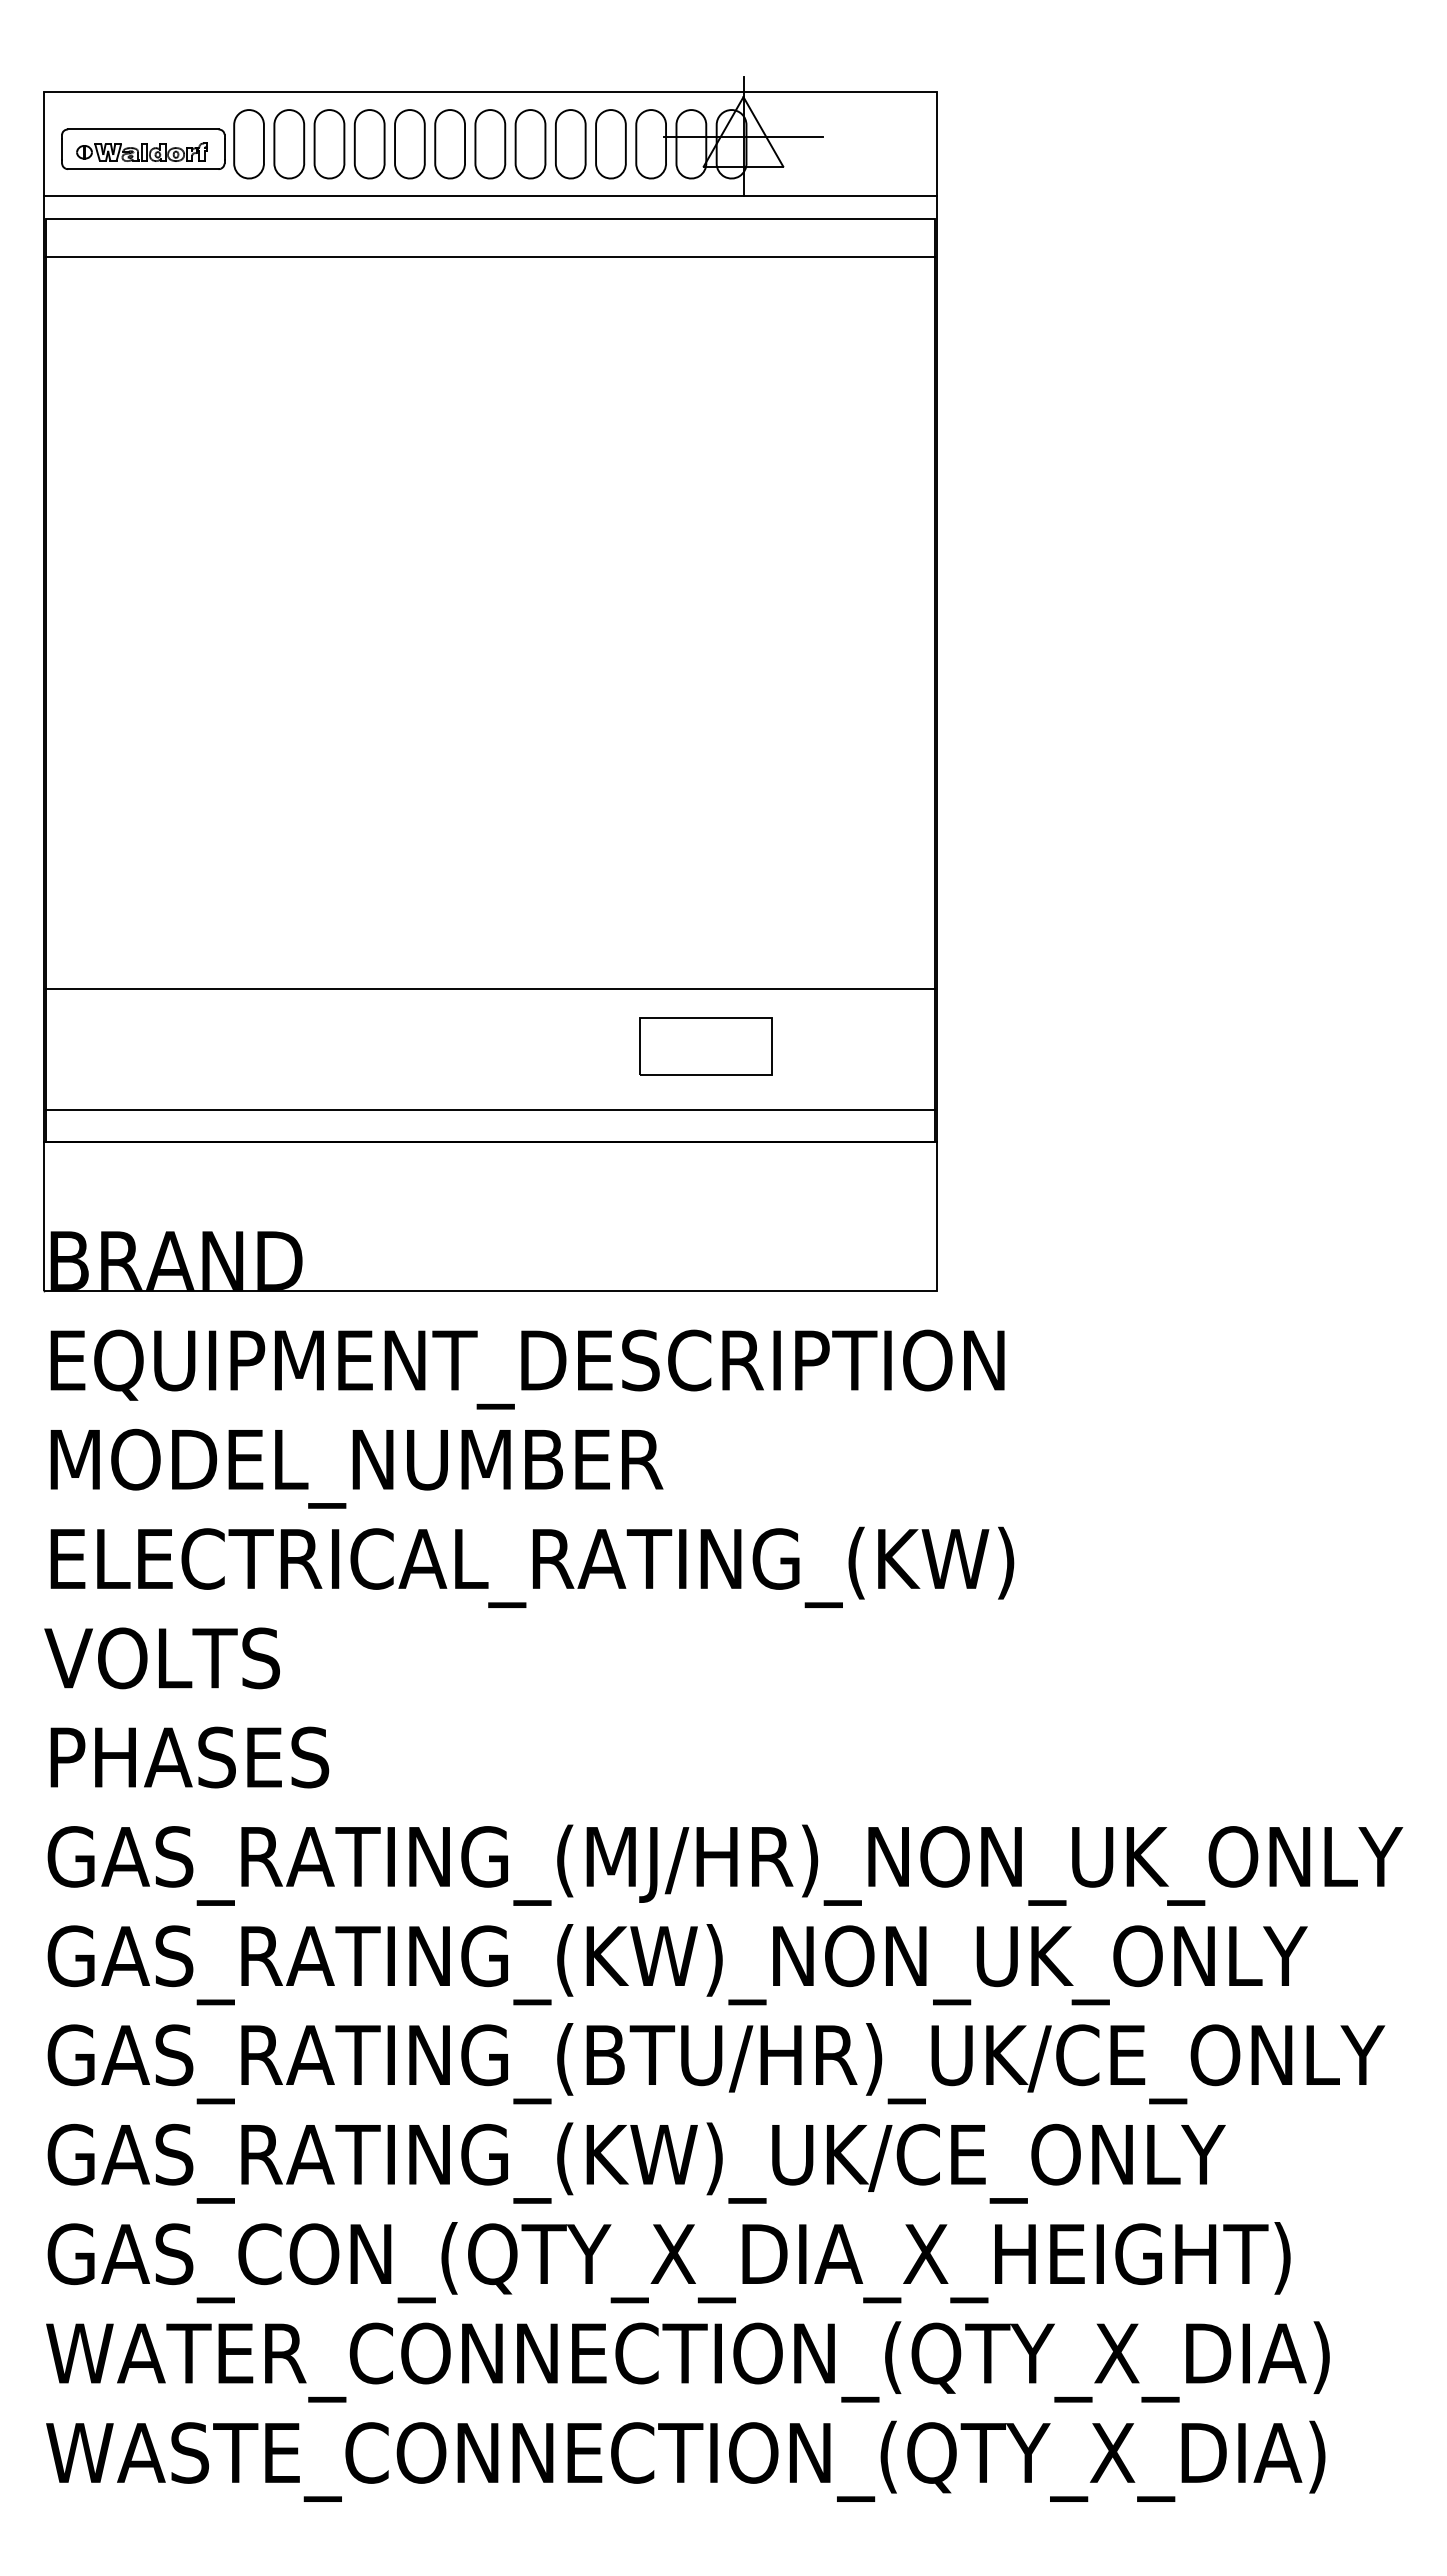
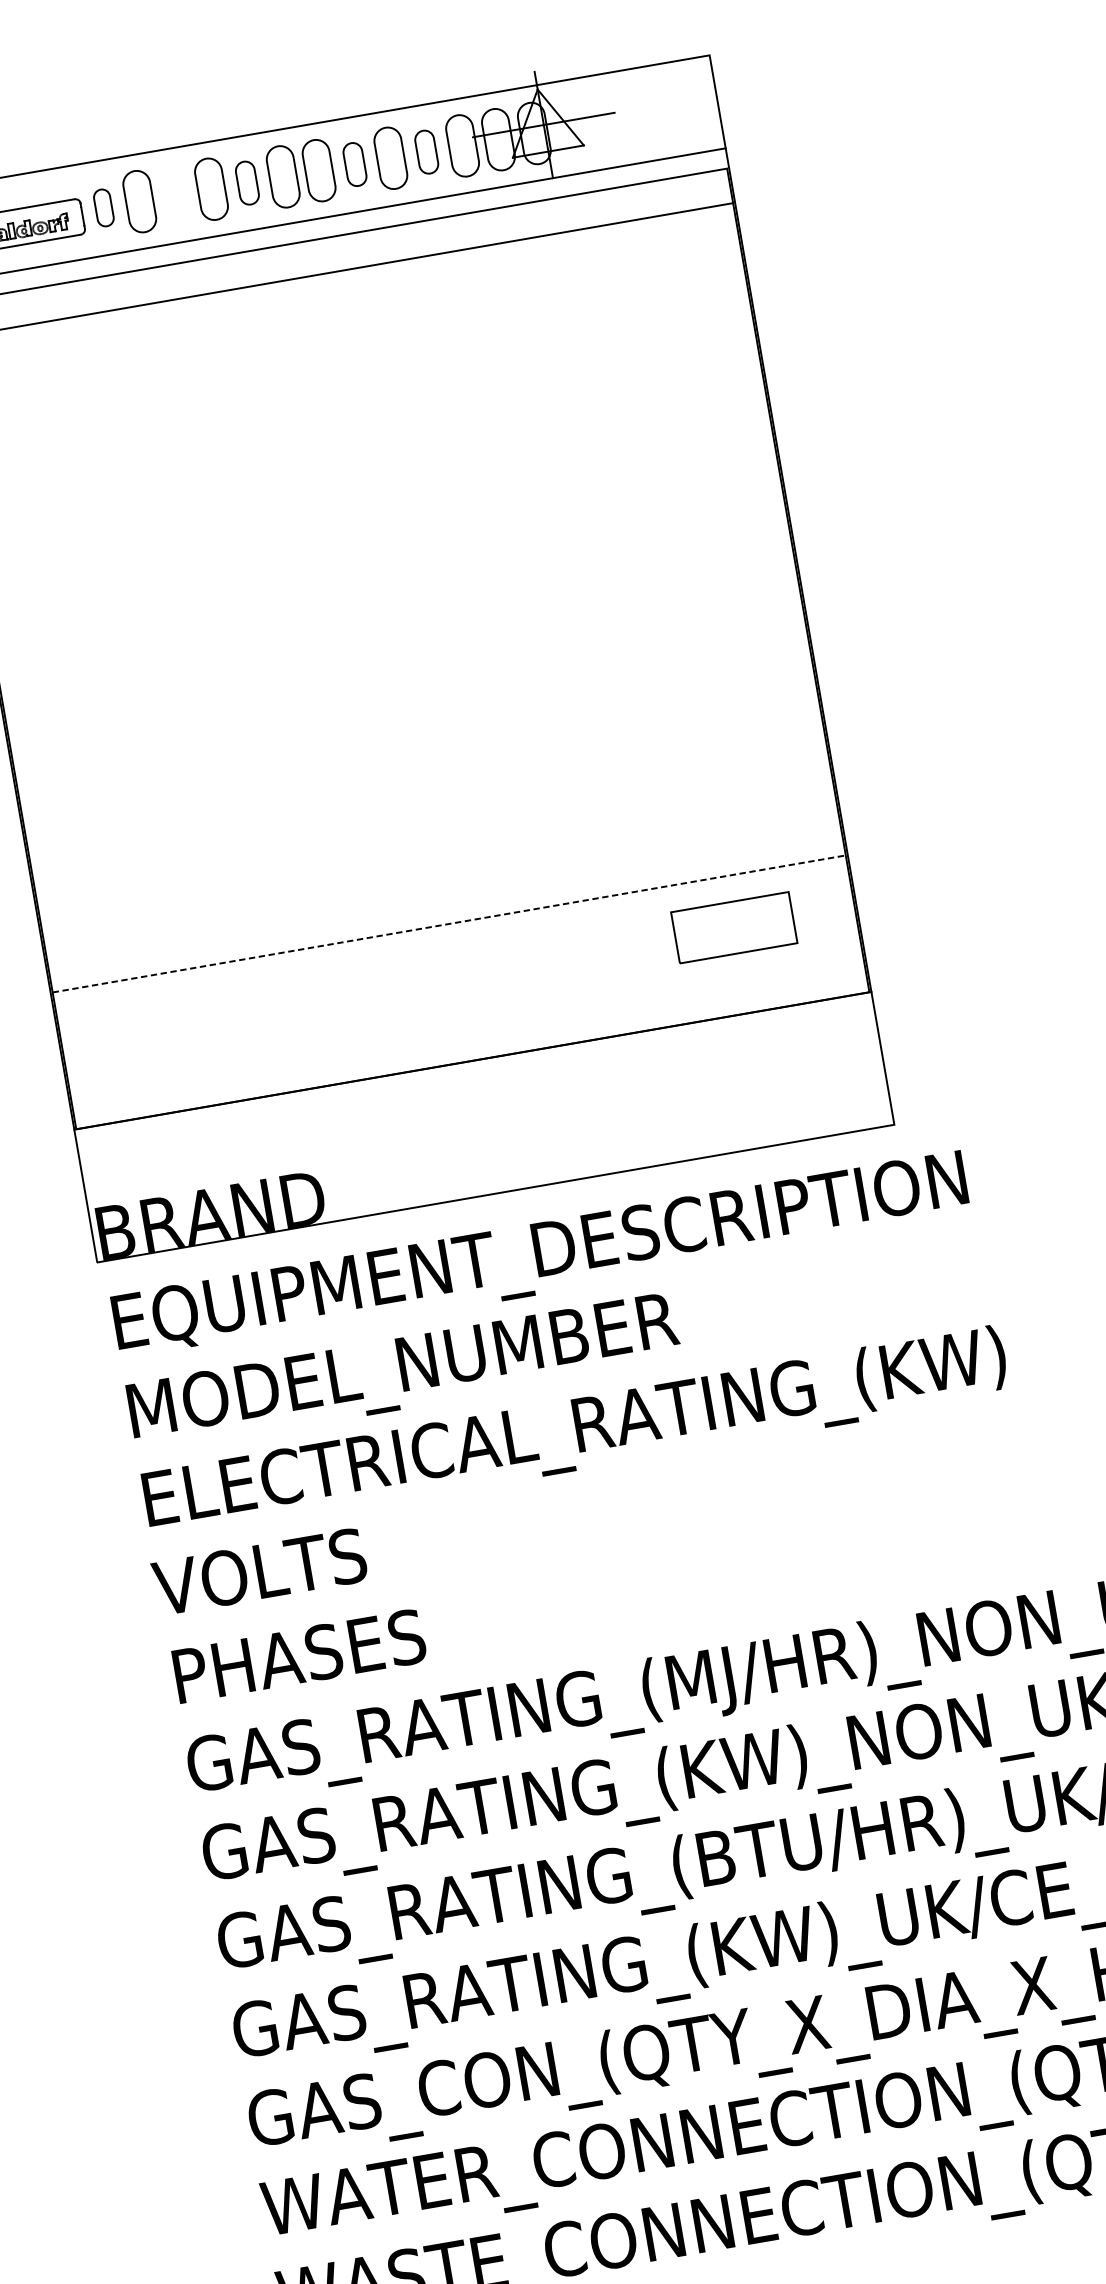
part: (248, 144) -> (103, 208), size x0.6
part: (329, 144) -> (175, 195), removed
part: (409, 144) -> (247, 183), size x0.7
part: (530, 144) -> (354, 164), size x0.7
part: (610, 144) -> (426, 152), size x0.7
line: (490, 988) -> (449, 923), solid -> dashed
part: (705, 1046) -> (733, 927), moved
line: (489, 1110) -> (467, 1032), removed

